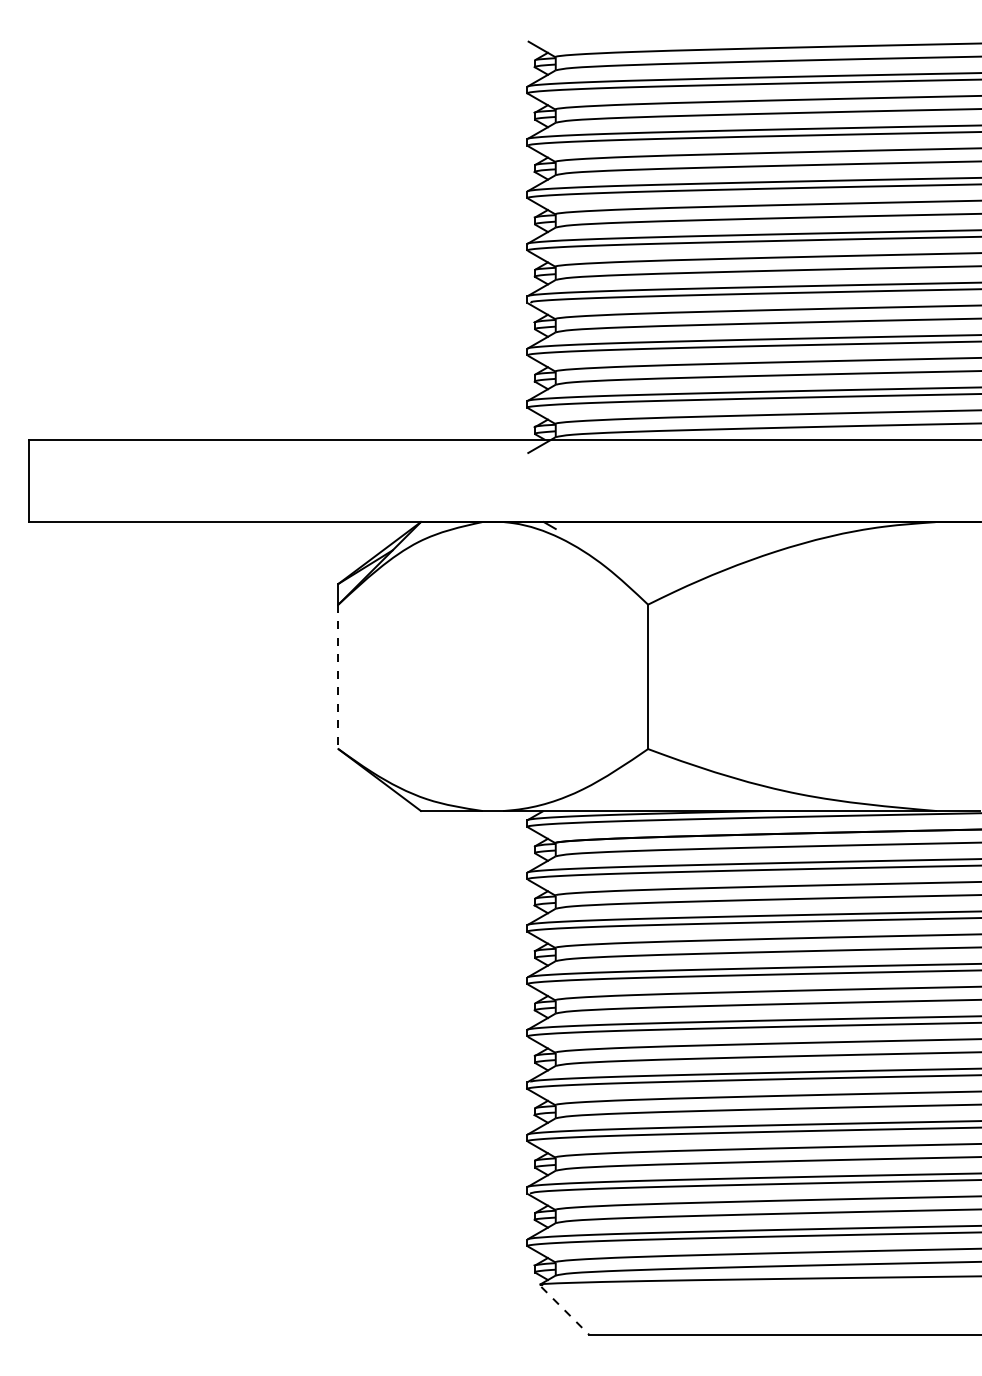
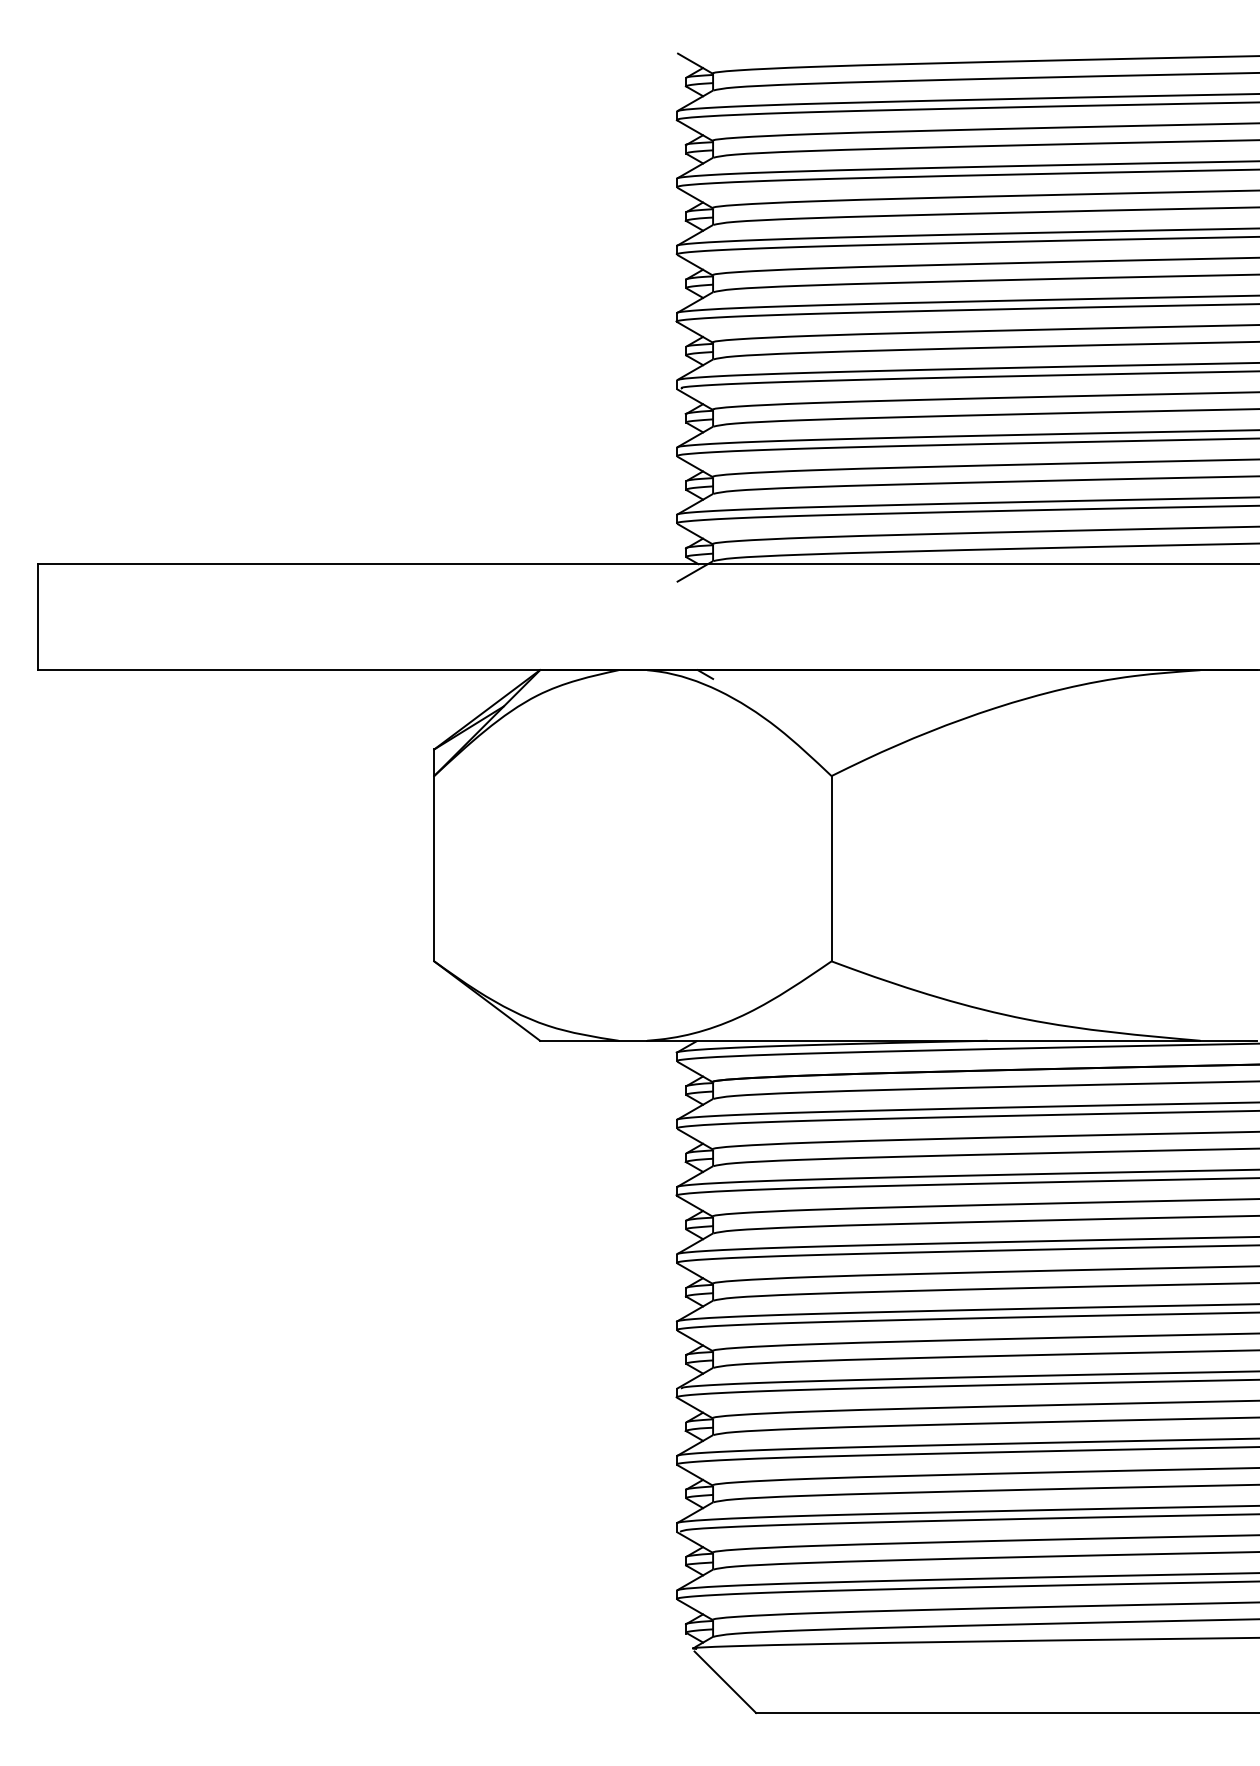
line: (338, 676) -> (434, 868), dashed -> solid
line: (565, 1311) -> (725, 1682), dashed -> solid

